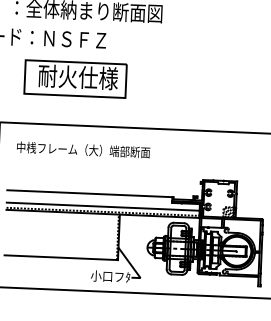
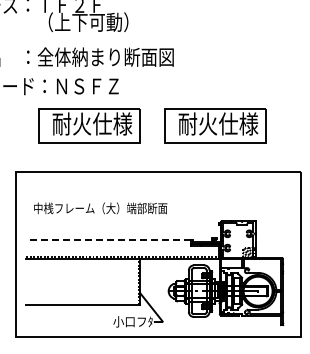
part: (201, 83) -> (215, 125), added
text: (83, 150) -> (100, 208), moved
line: (89, 193) -> (108, 239), solid -> dashed
line: (102, 206) -> (122, 252), removed

